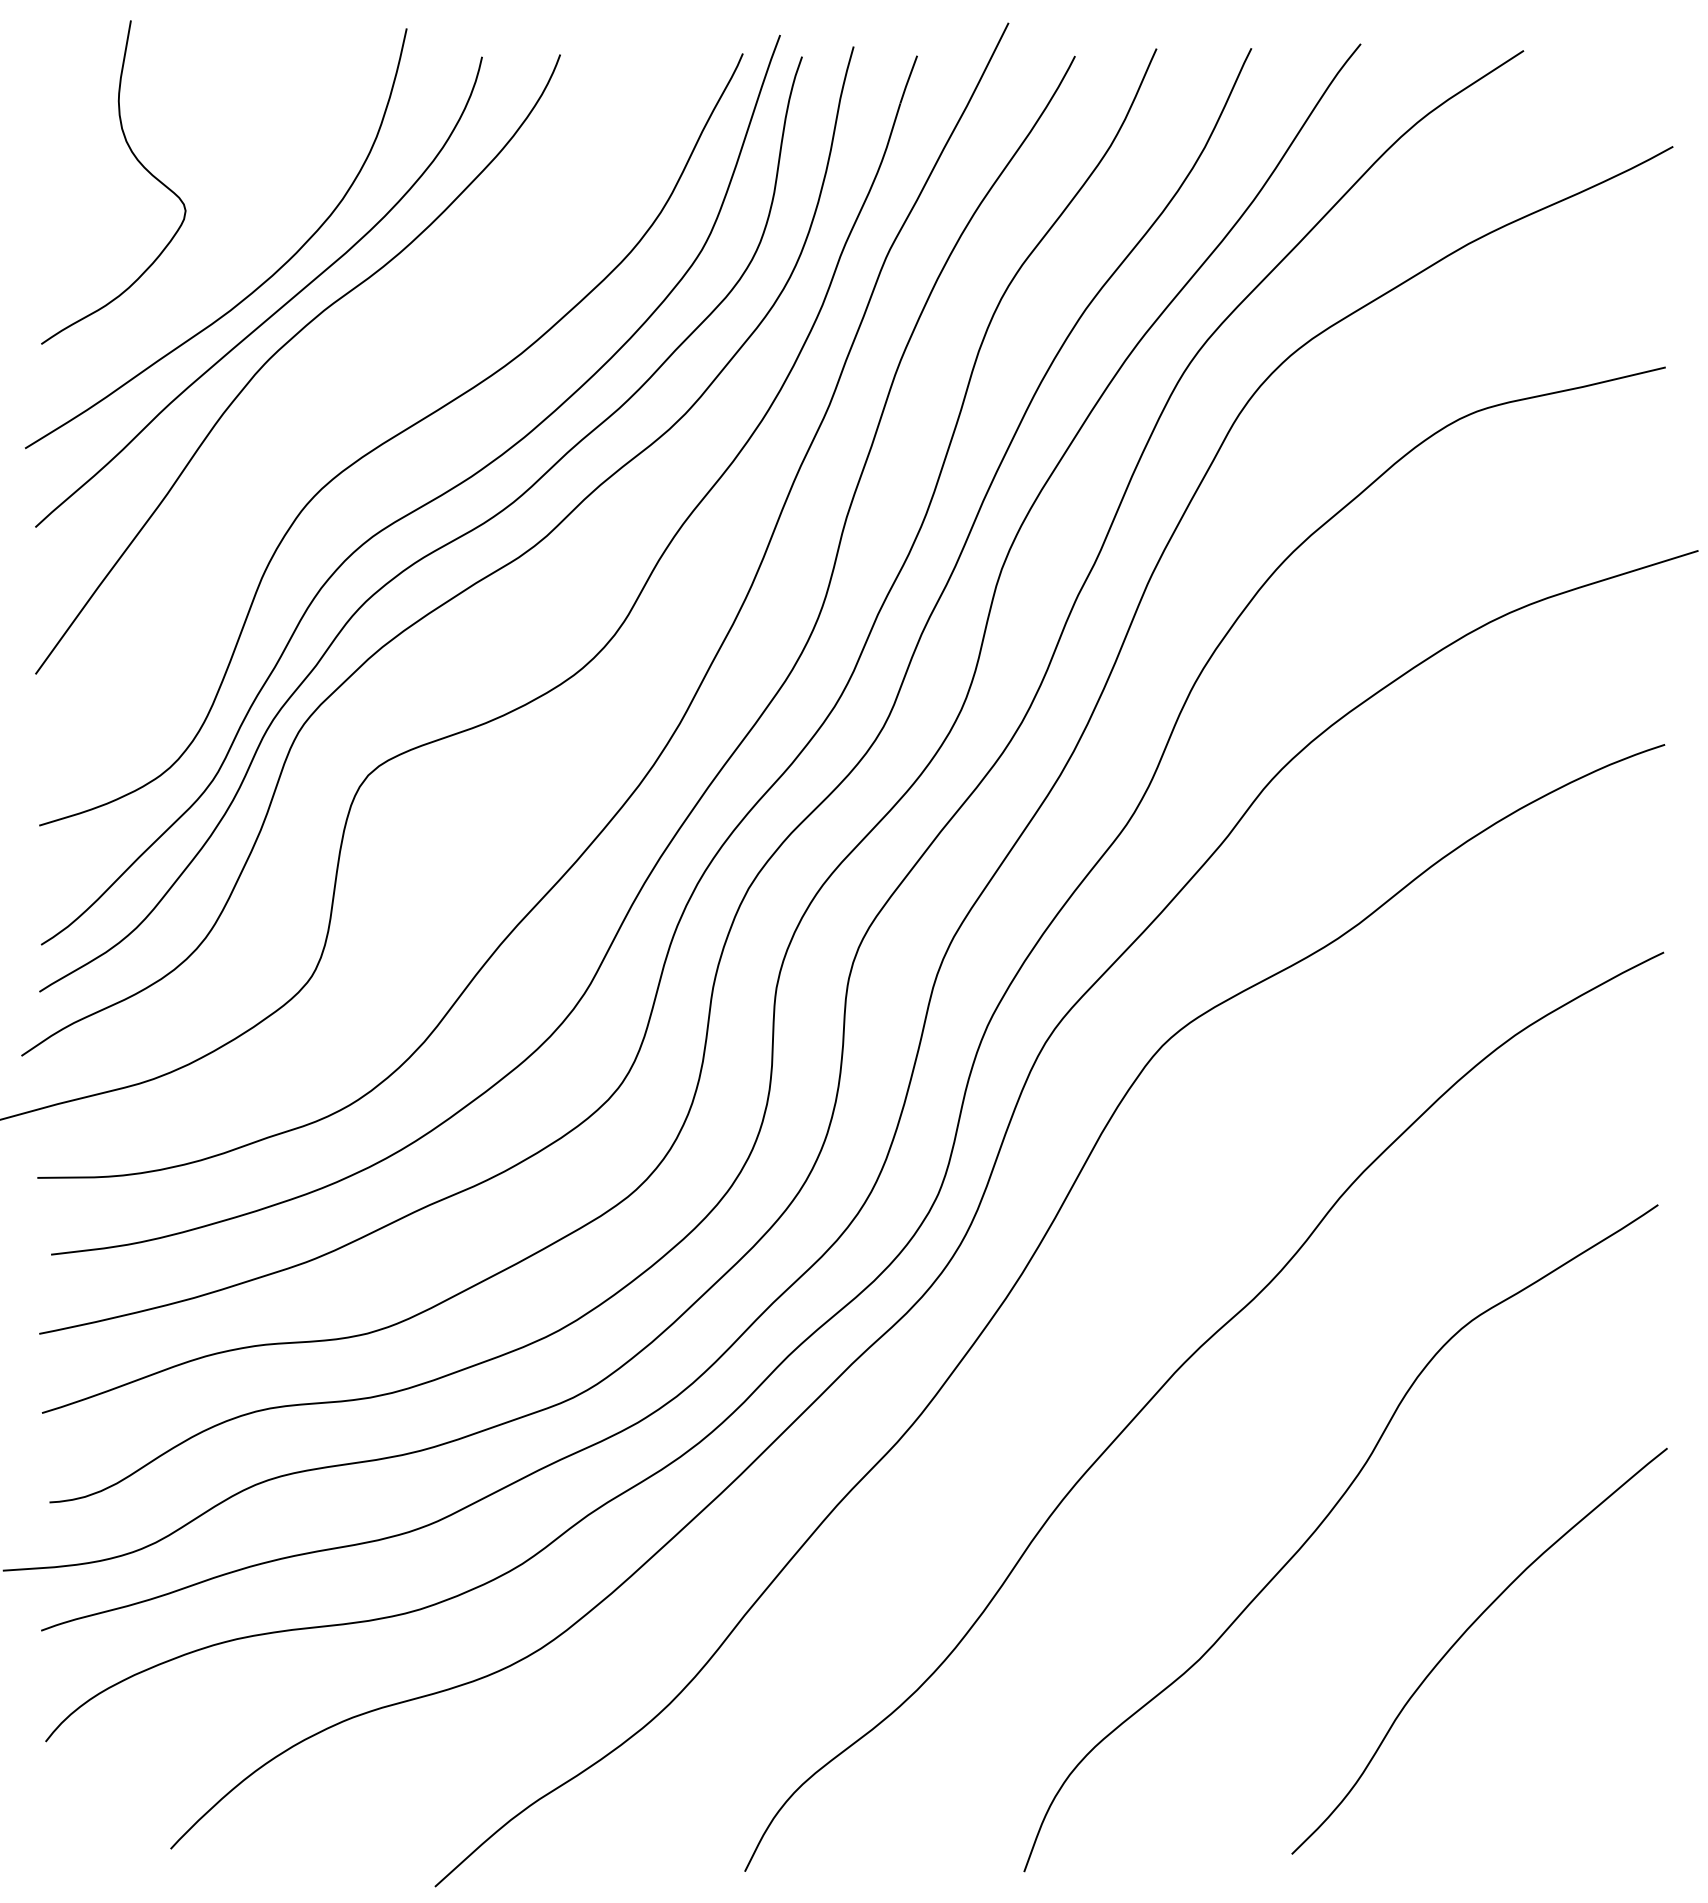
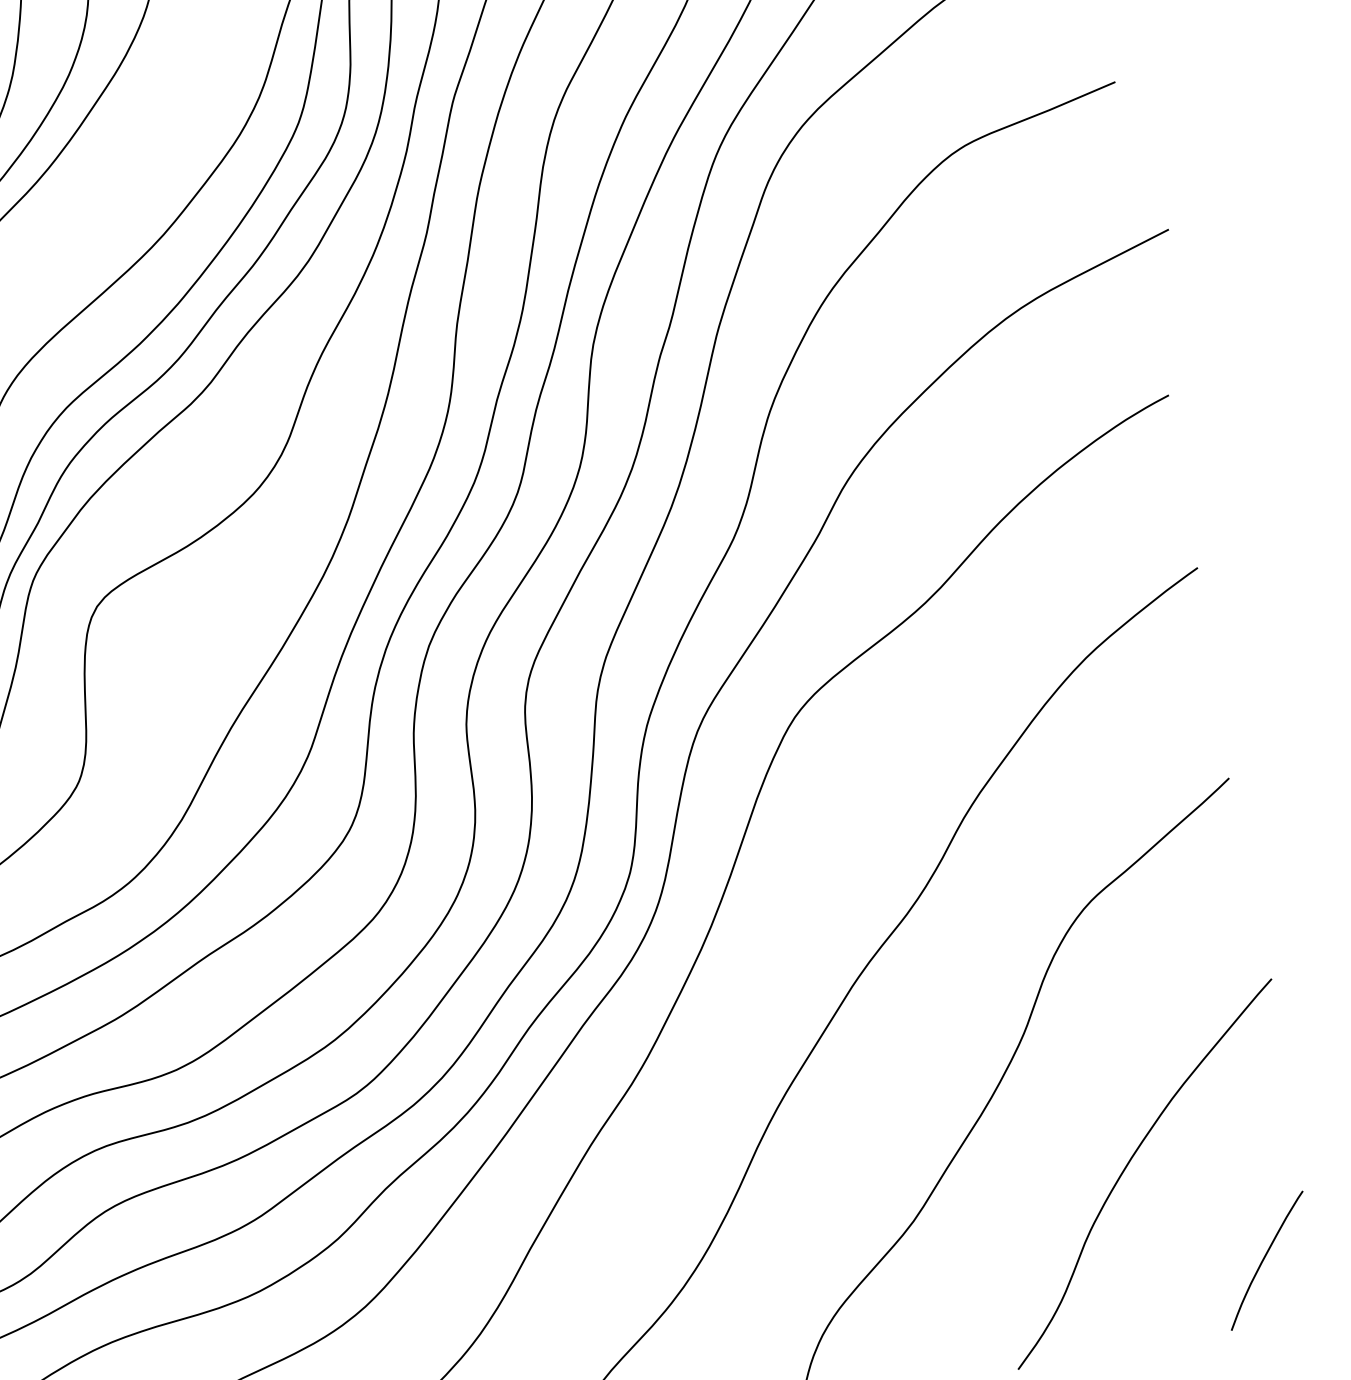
curve: (1602, 1774) -> (1264, 1258), added

